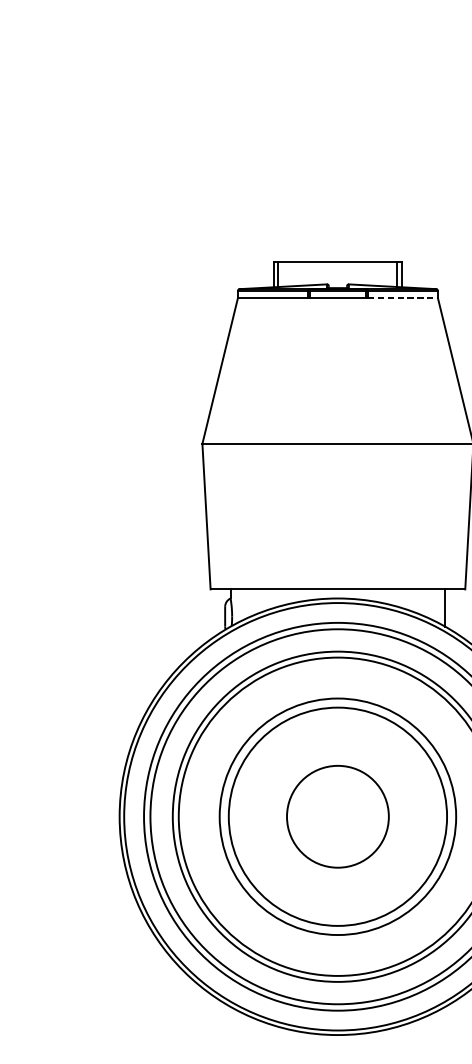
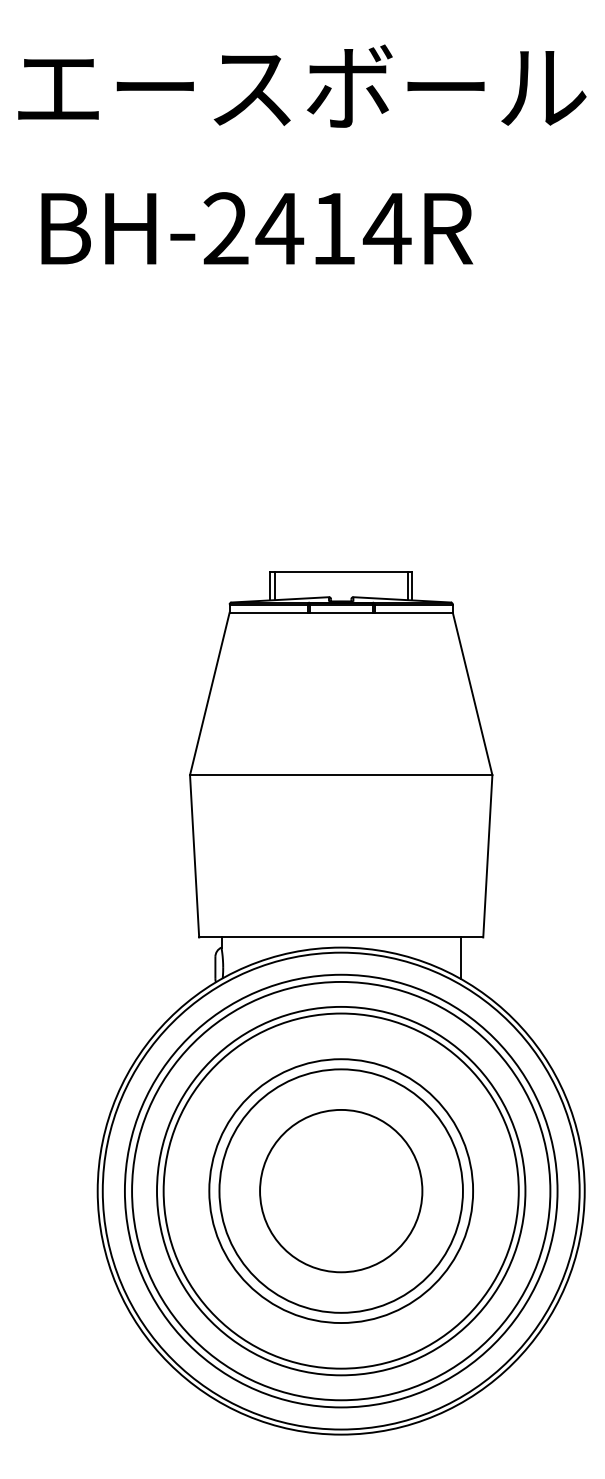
line: (403, 298) -> (414, 612), dashed -> solid
circle: (338, 816) -> (341, 1190), size x1.43

